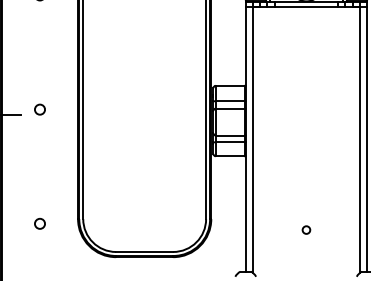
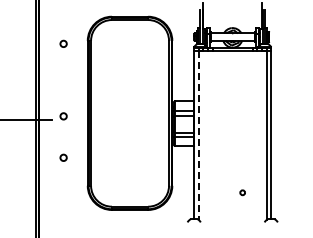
line: (252, 139) -> (198, 135), solid -> dashed
circle: (39, 223) -> (63, 157), moved
circle: (306, 229) -> (242, 192), moved

